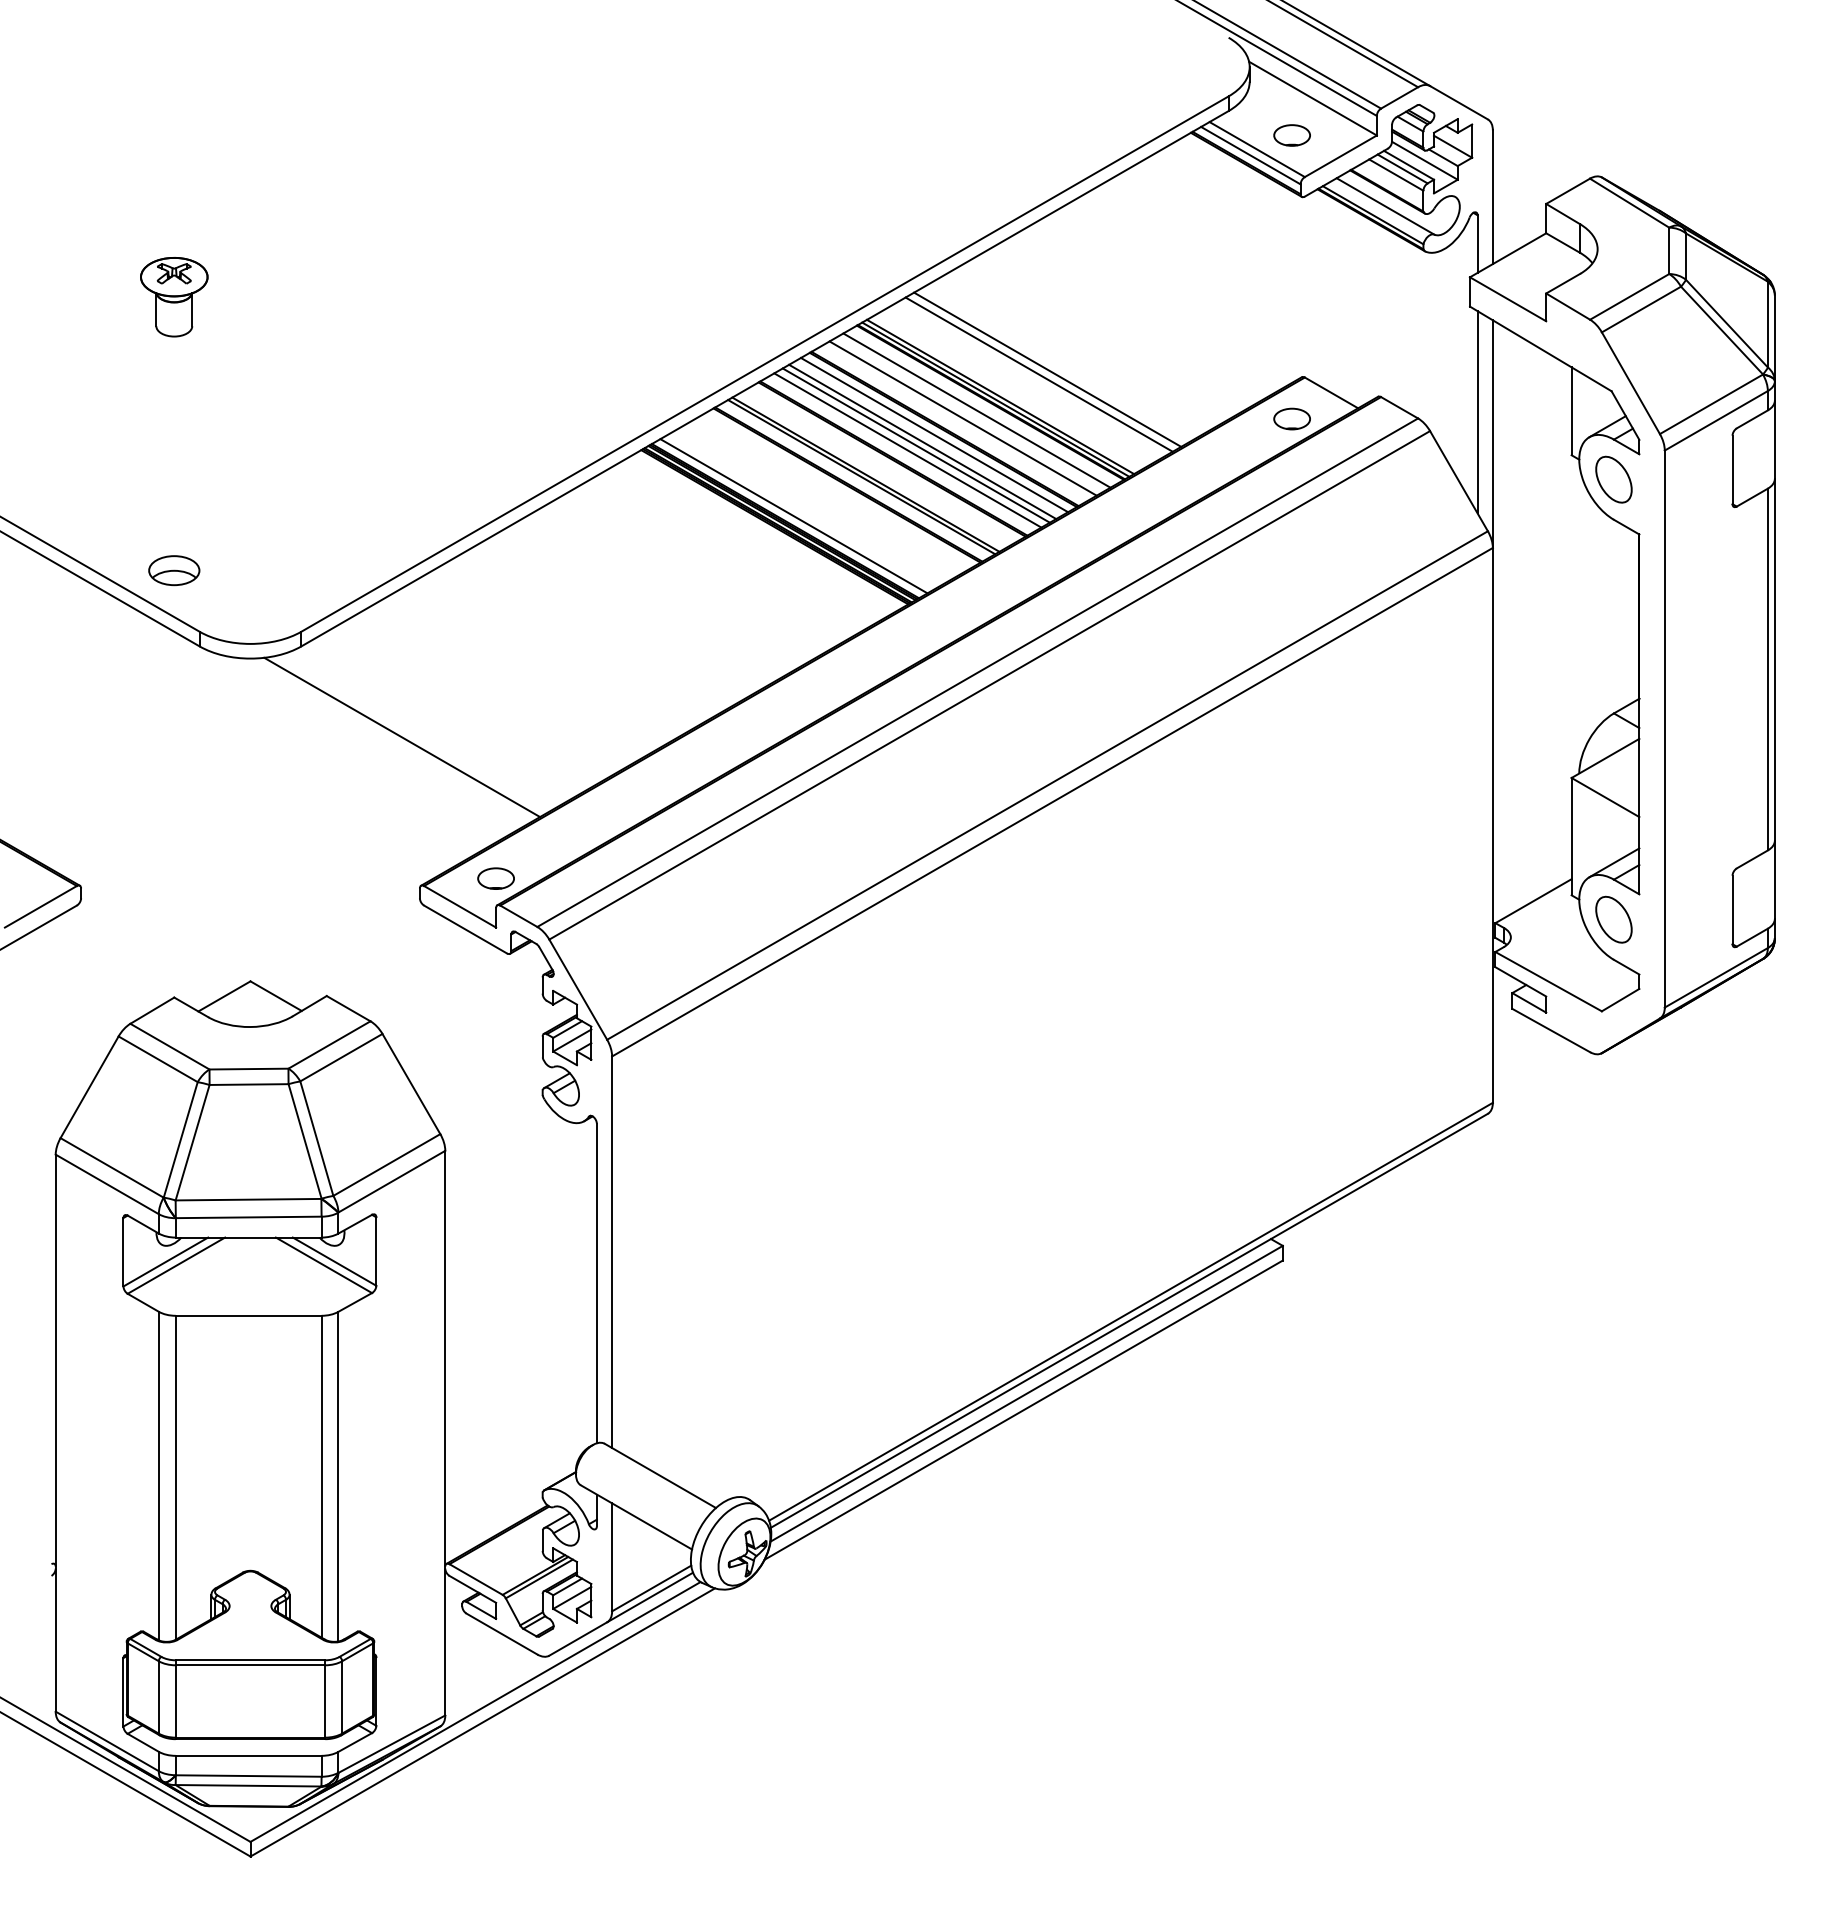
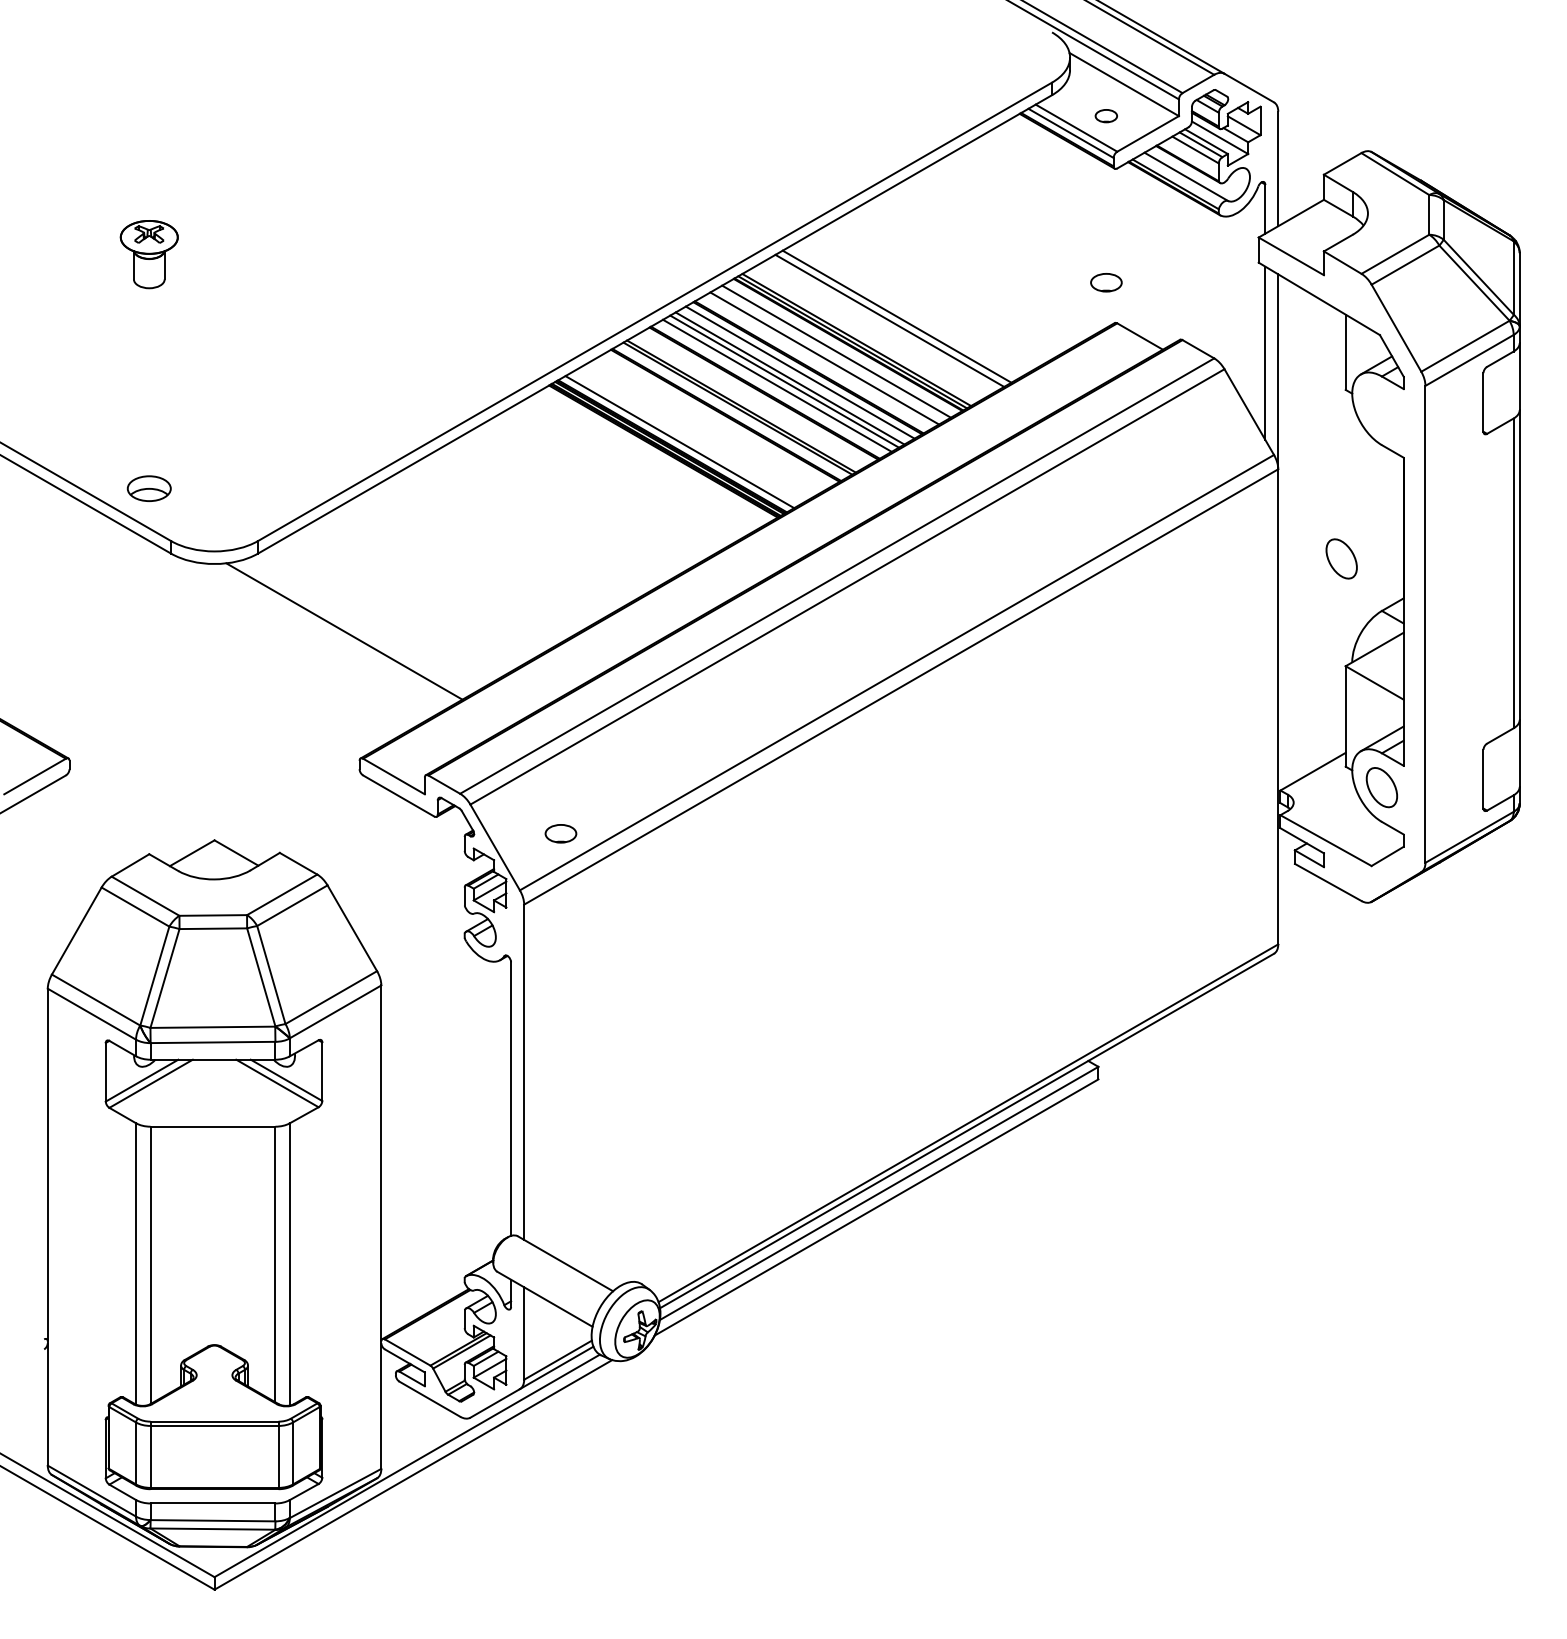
part: (1291, 135) -> (1105, 116), size x0.7
part: (1291, 418) -> (1105, 282), moved
part: (1613, 479) -> (1341, 558), moved
part: (495, 878) -> (560, 833), moved

